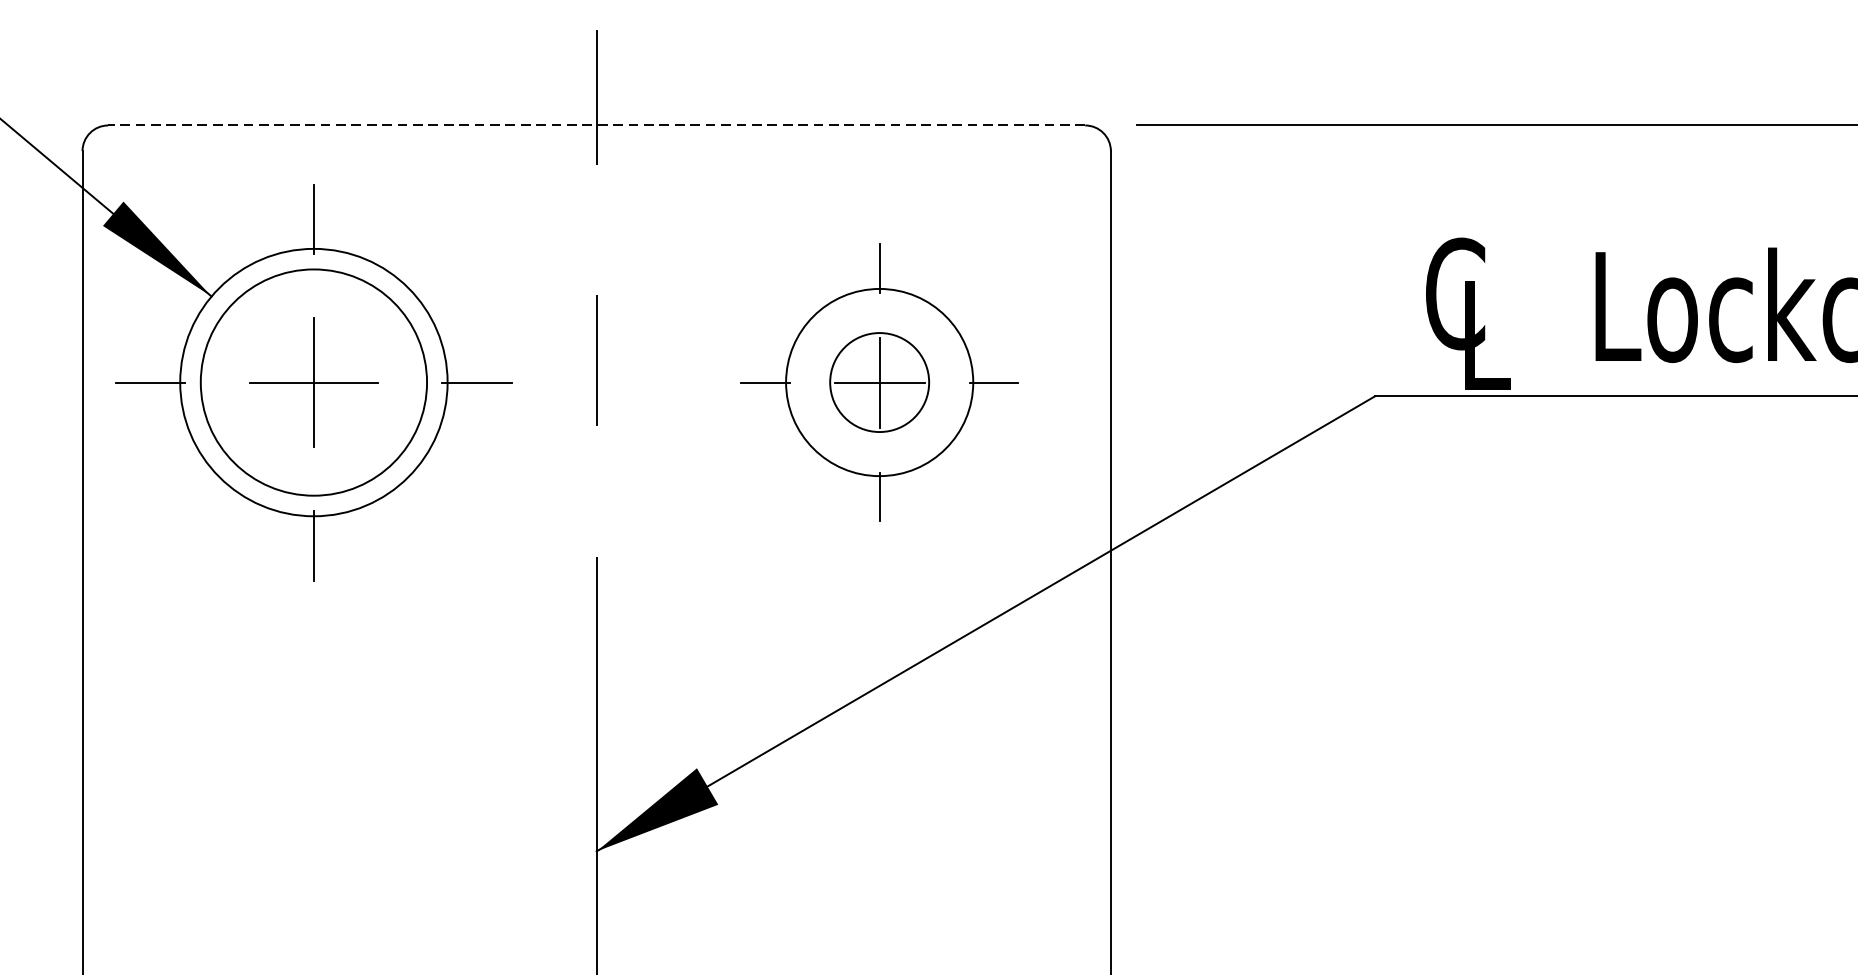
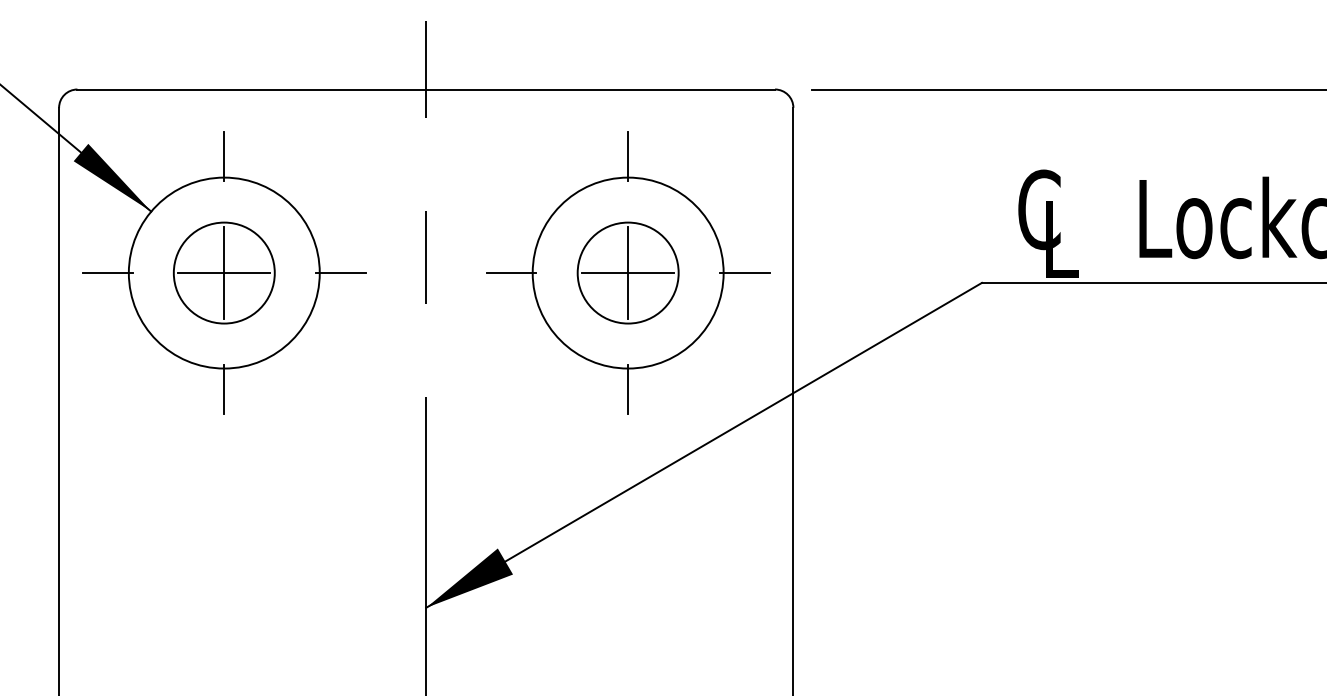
line: (597, 125) -> (426, 89), dashed -> solid
circle: (312, 381) -> (223, 272), size x0.62
part: (879, 381) -> (628, 272), size x1.43

